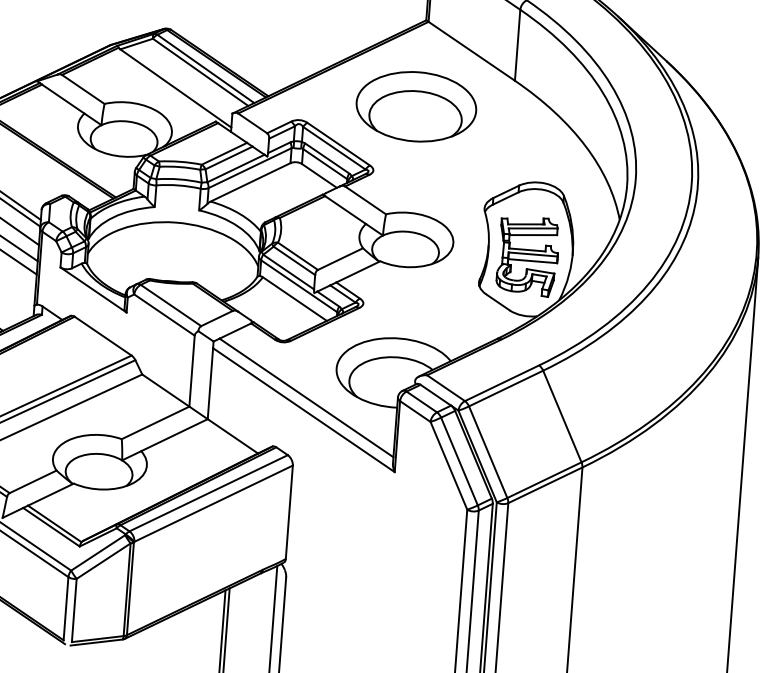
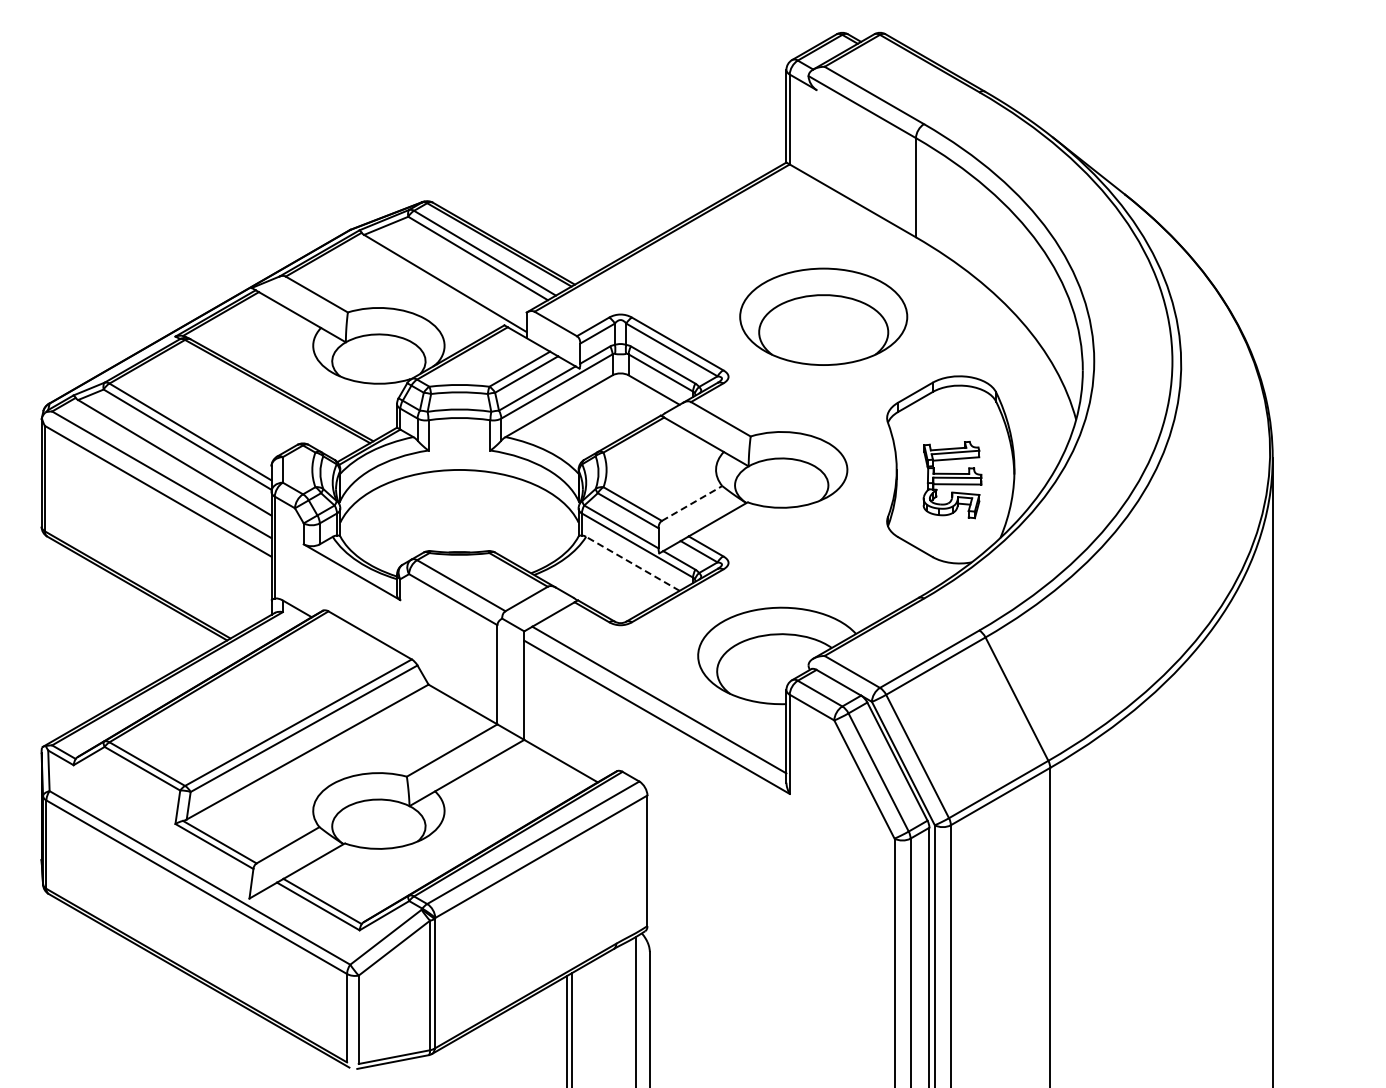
part: (416, 106) -> (823, 316), moved
part: (528, 255) -> (952, 479), size x0.7
line: (340, 259) -> (692, 503), solid -> dashed
line: (294, 298) -> (632, 563), solid -> dashed

